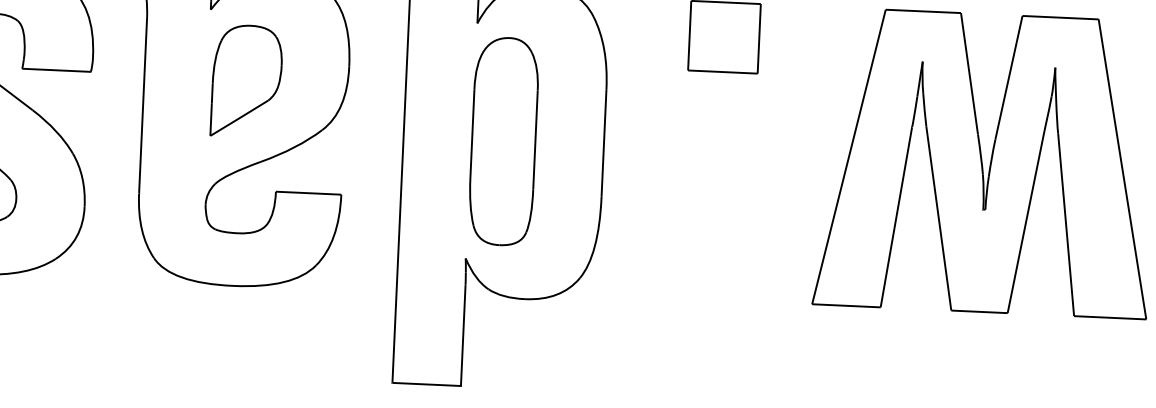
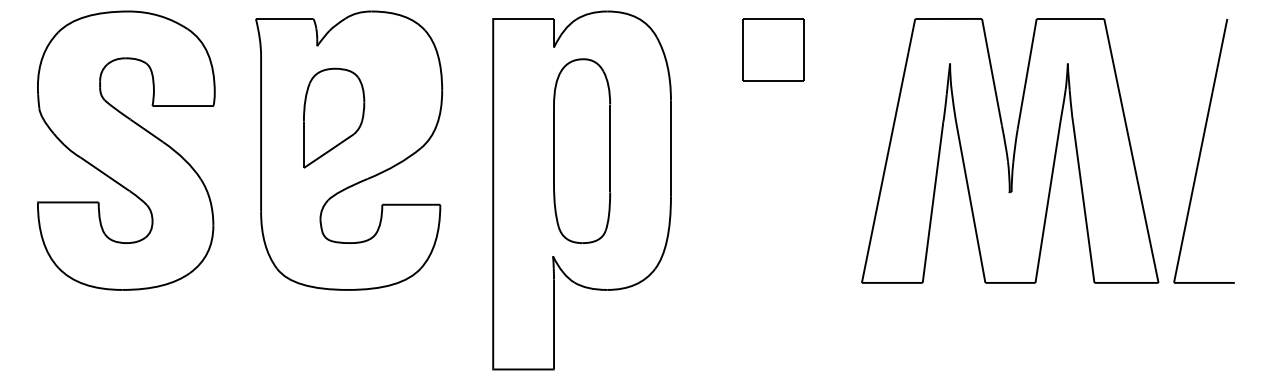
part: (247, 80) -> (334, 117), moved

